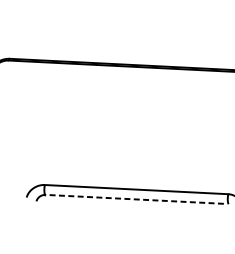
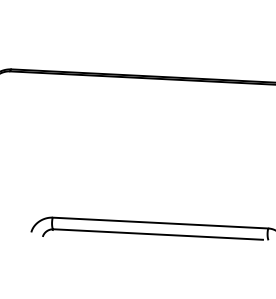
line: (134, 199) -> (158, 234), dashed -> solid

